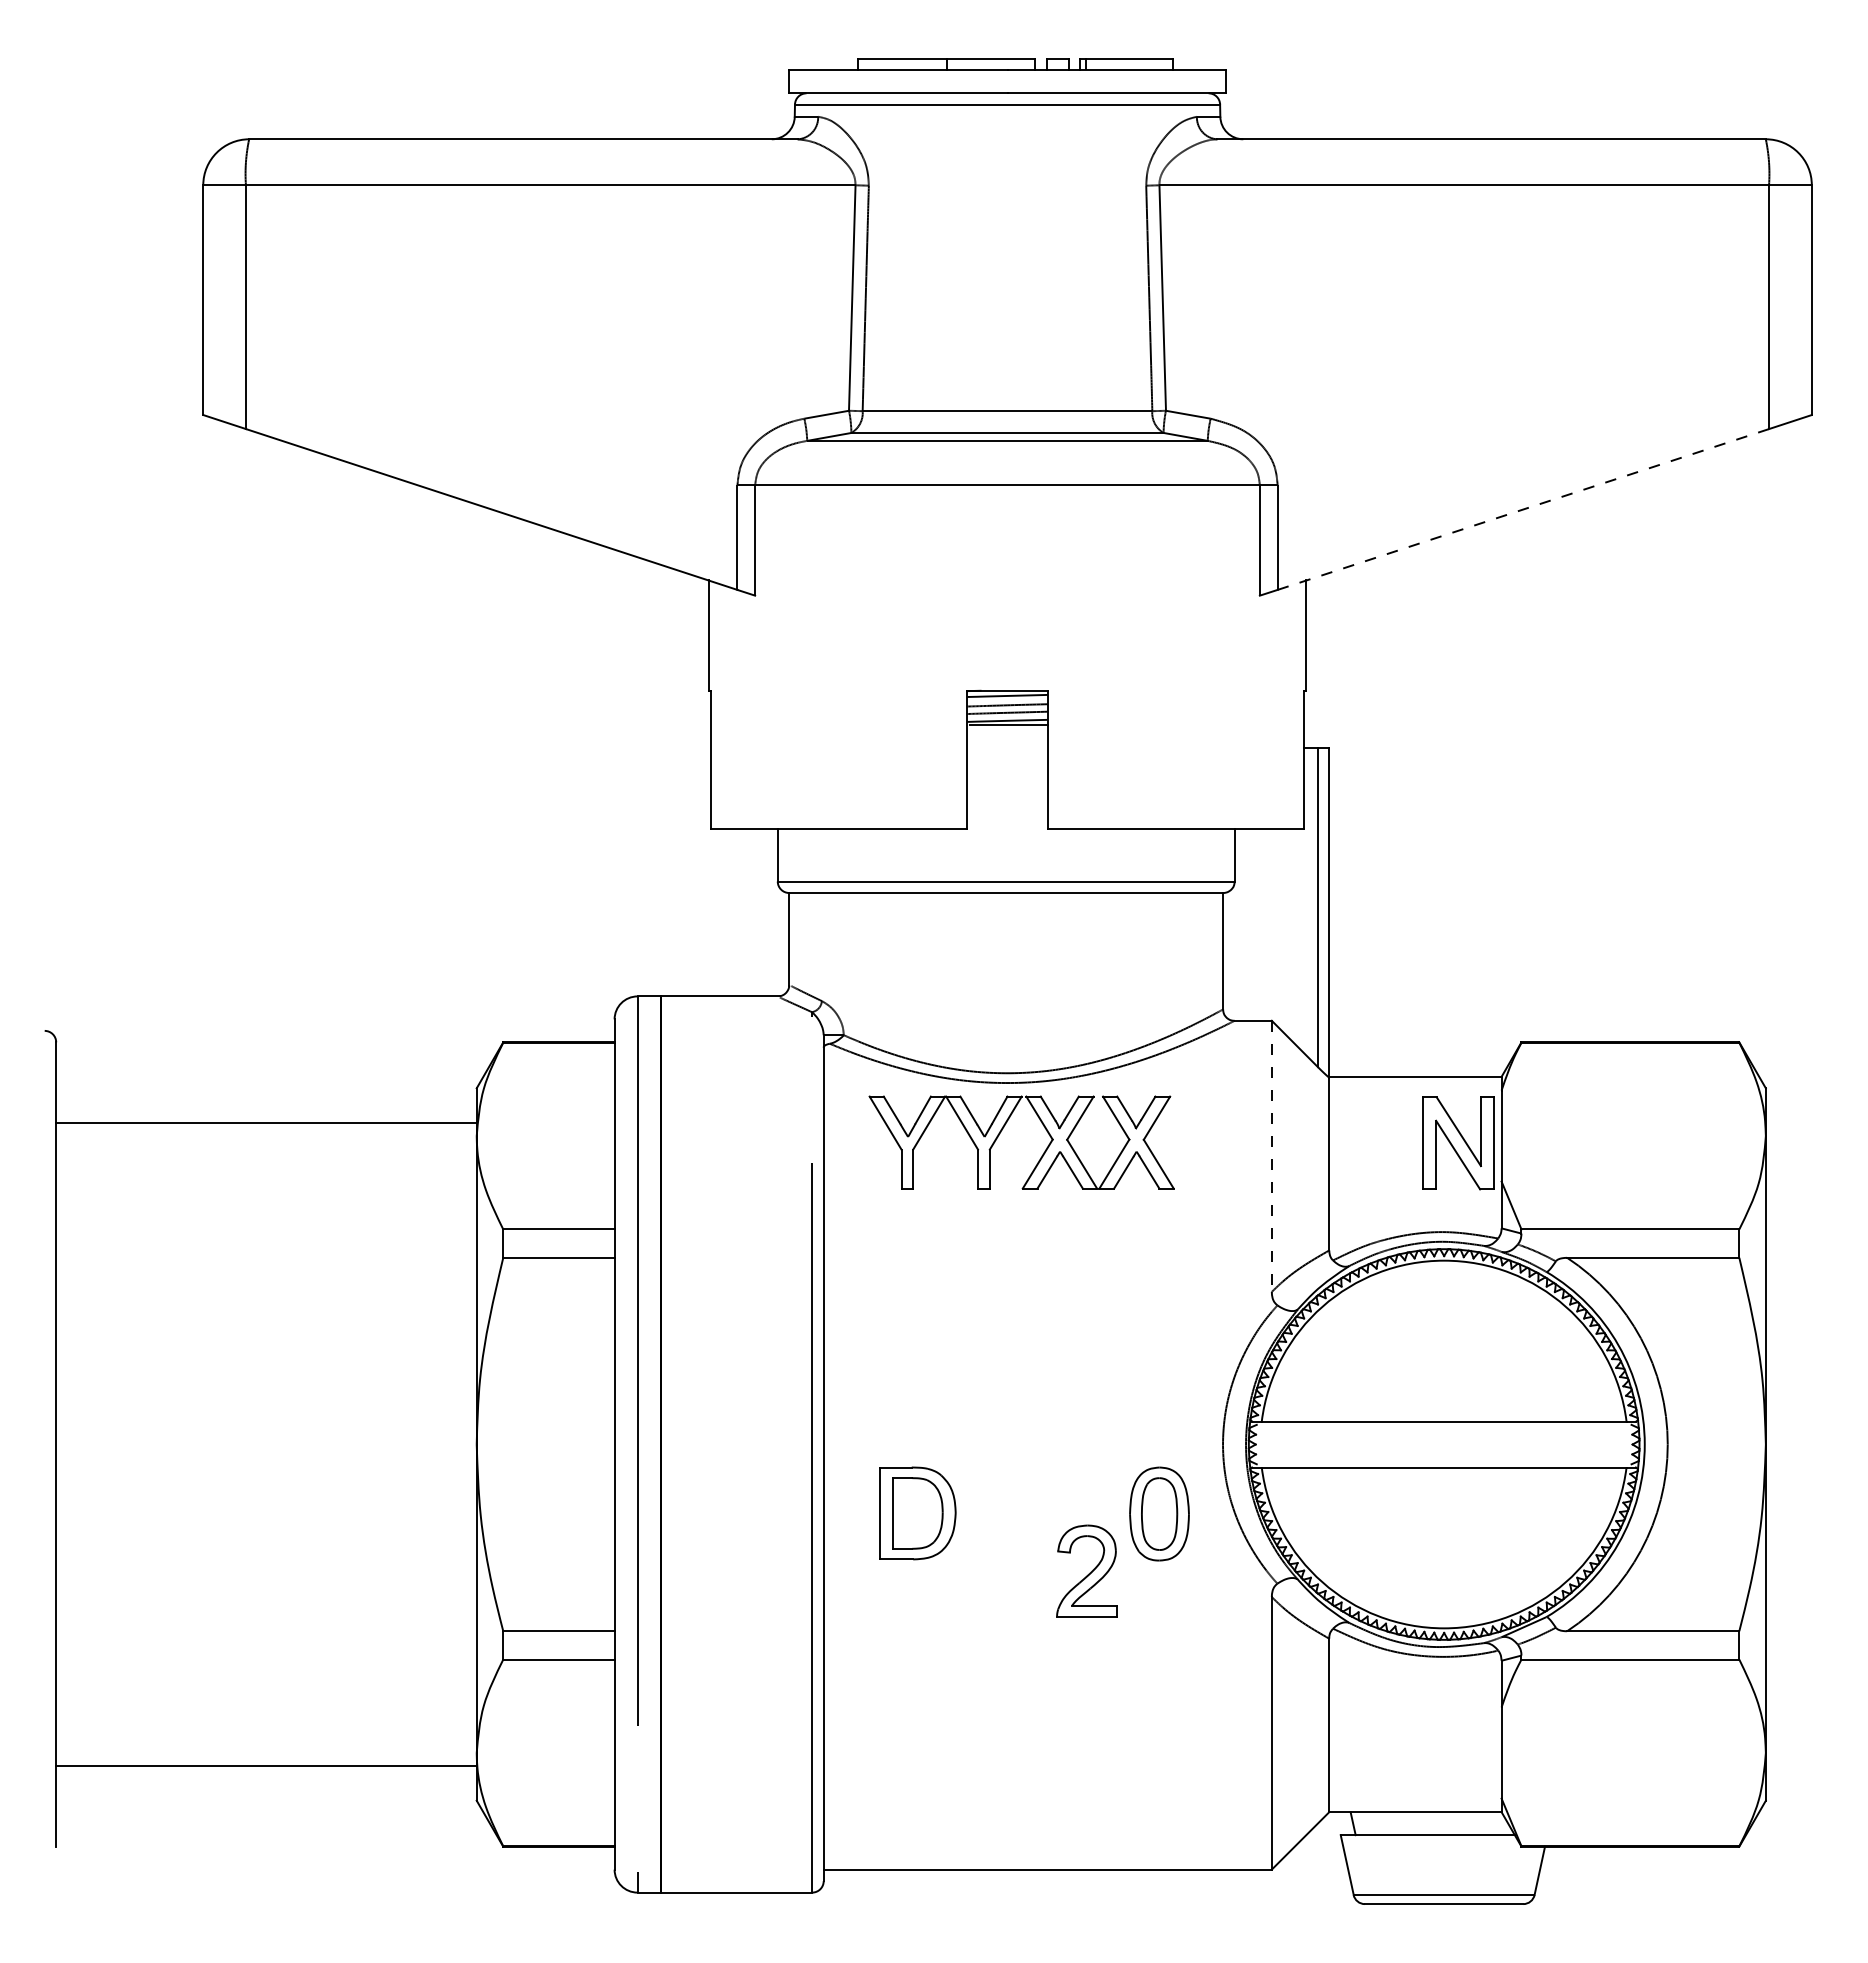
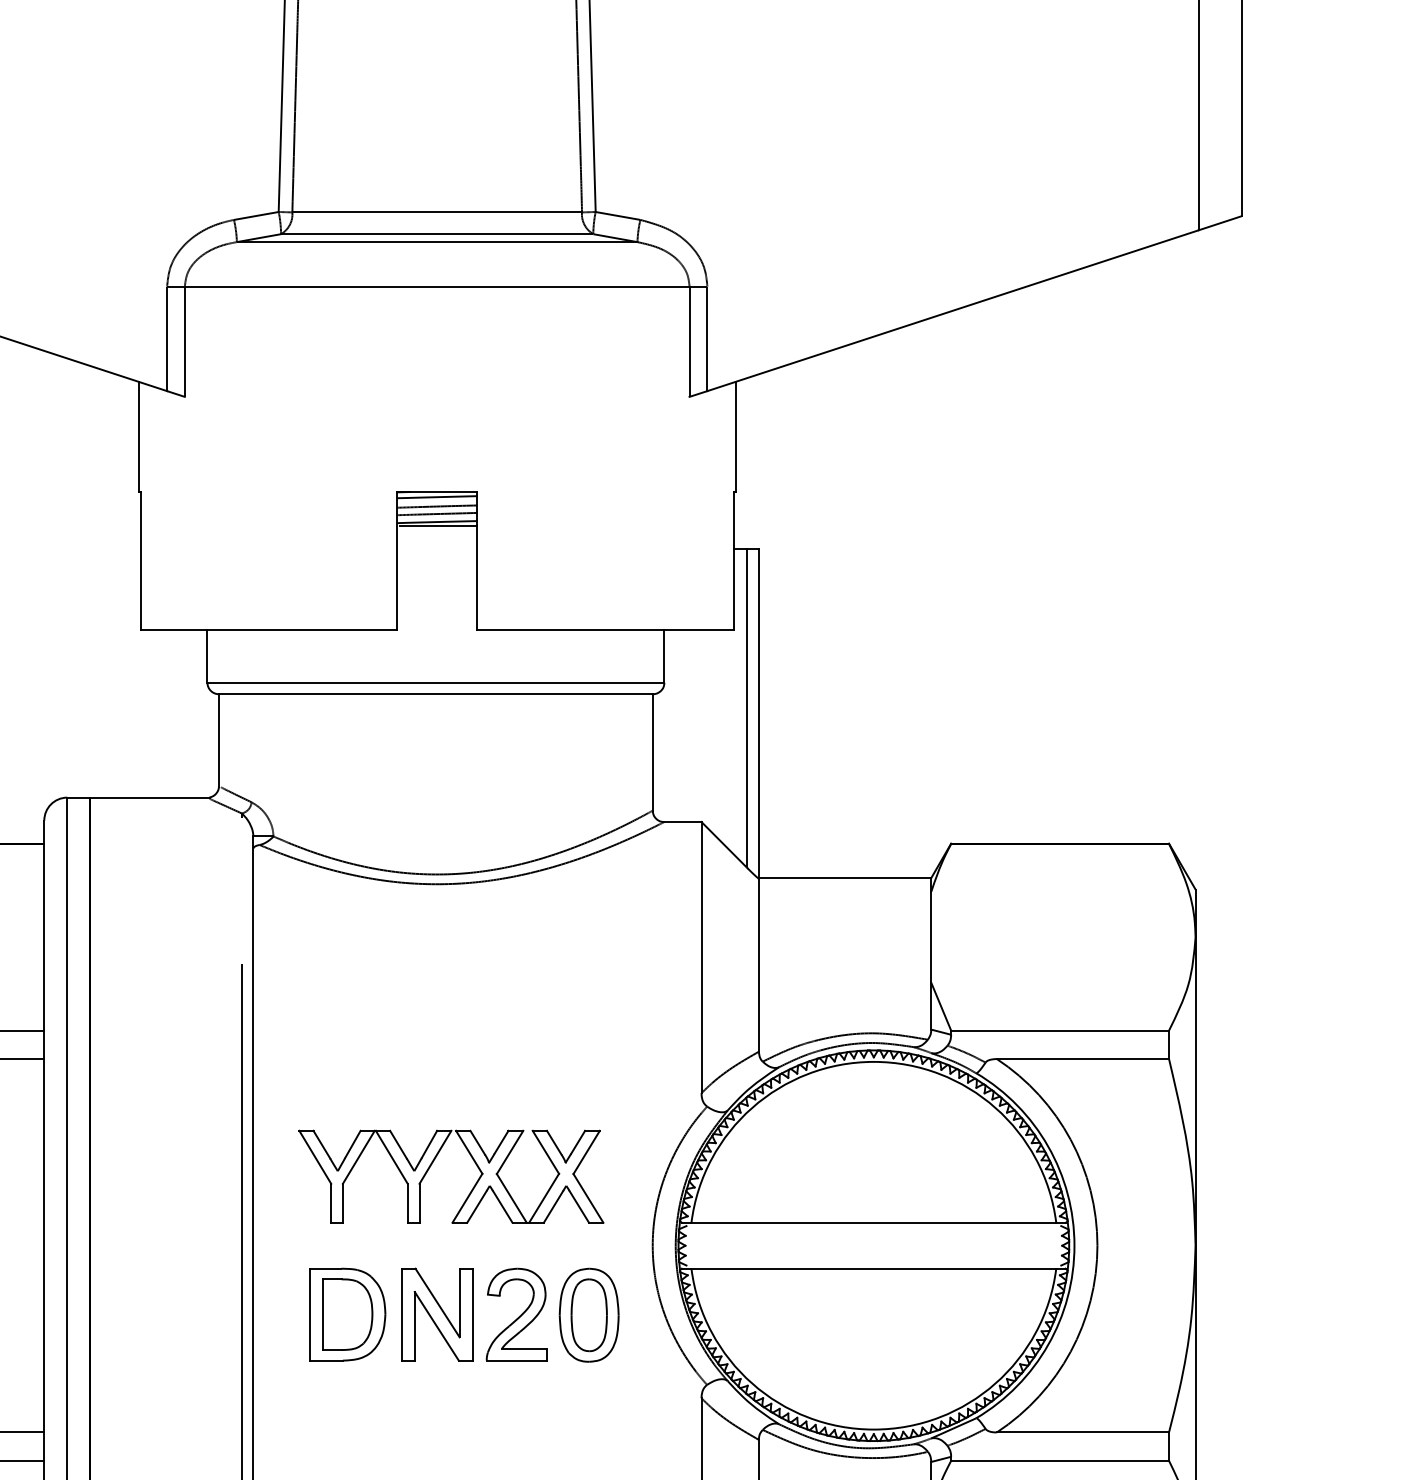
line: (1523, 509) -> (953, 310), dashed -> solid
part: (1001, 1132) -> (431, 1166), moved
part: (1458, 1143) -> (437, 1314), moved
line: (1271, 1156) -> (701, 957), dashed -> solid
part: (1086, 1570) -> (516, 1313), moved

